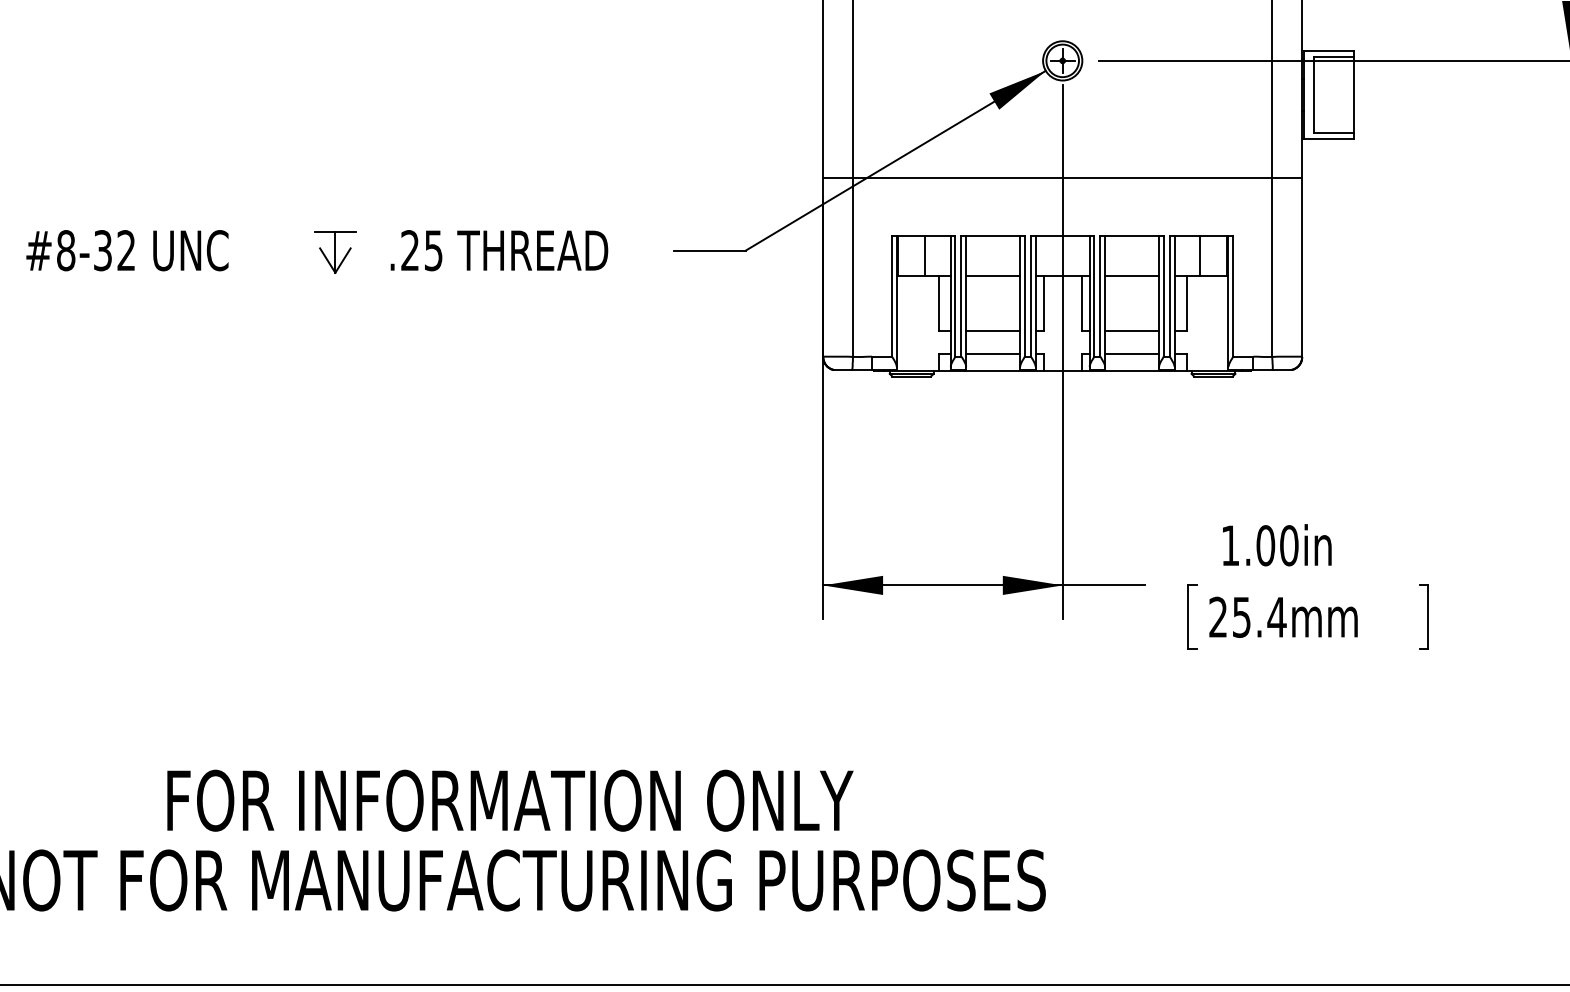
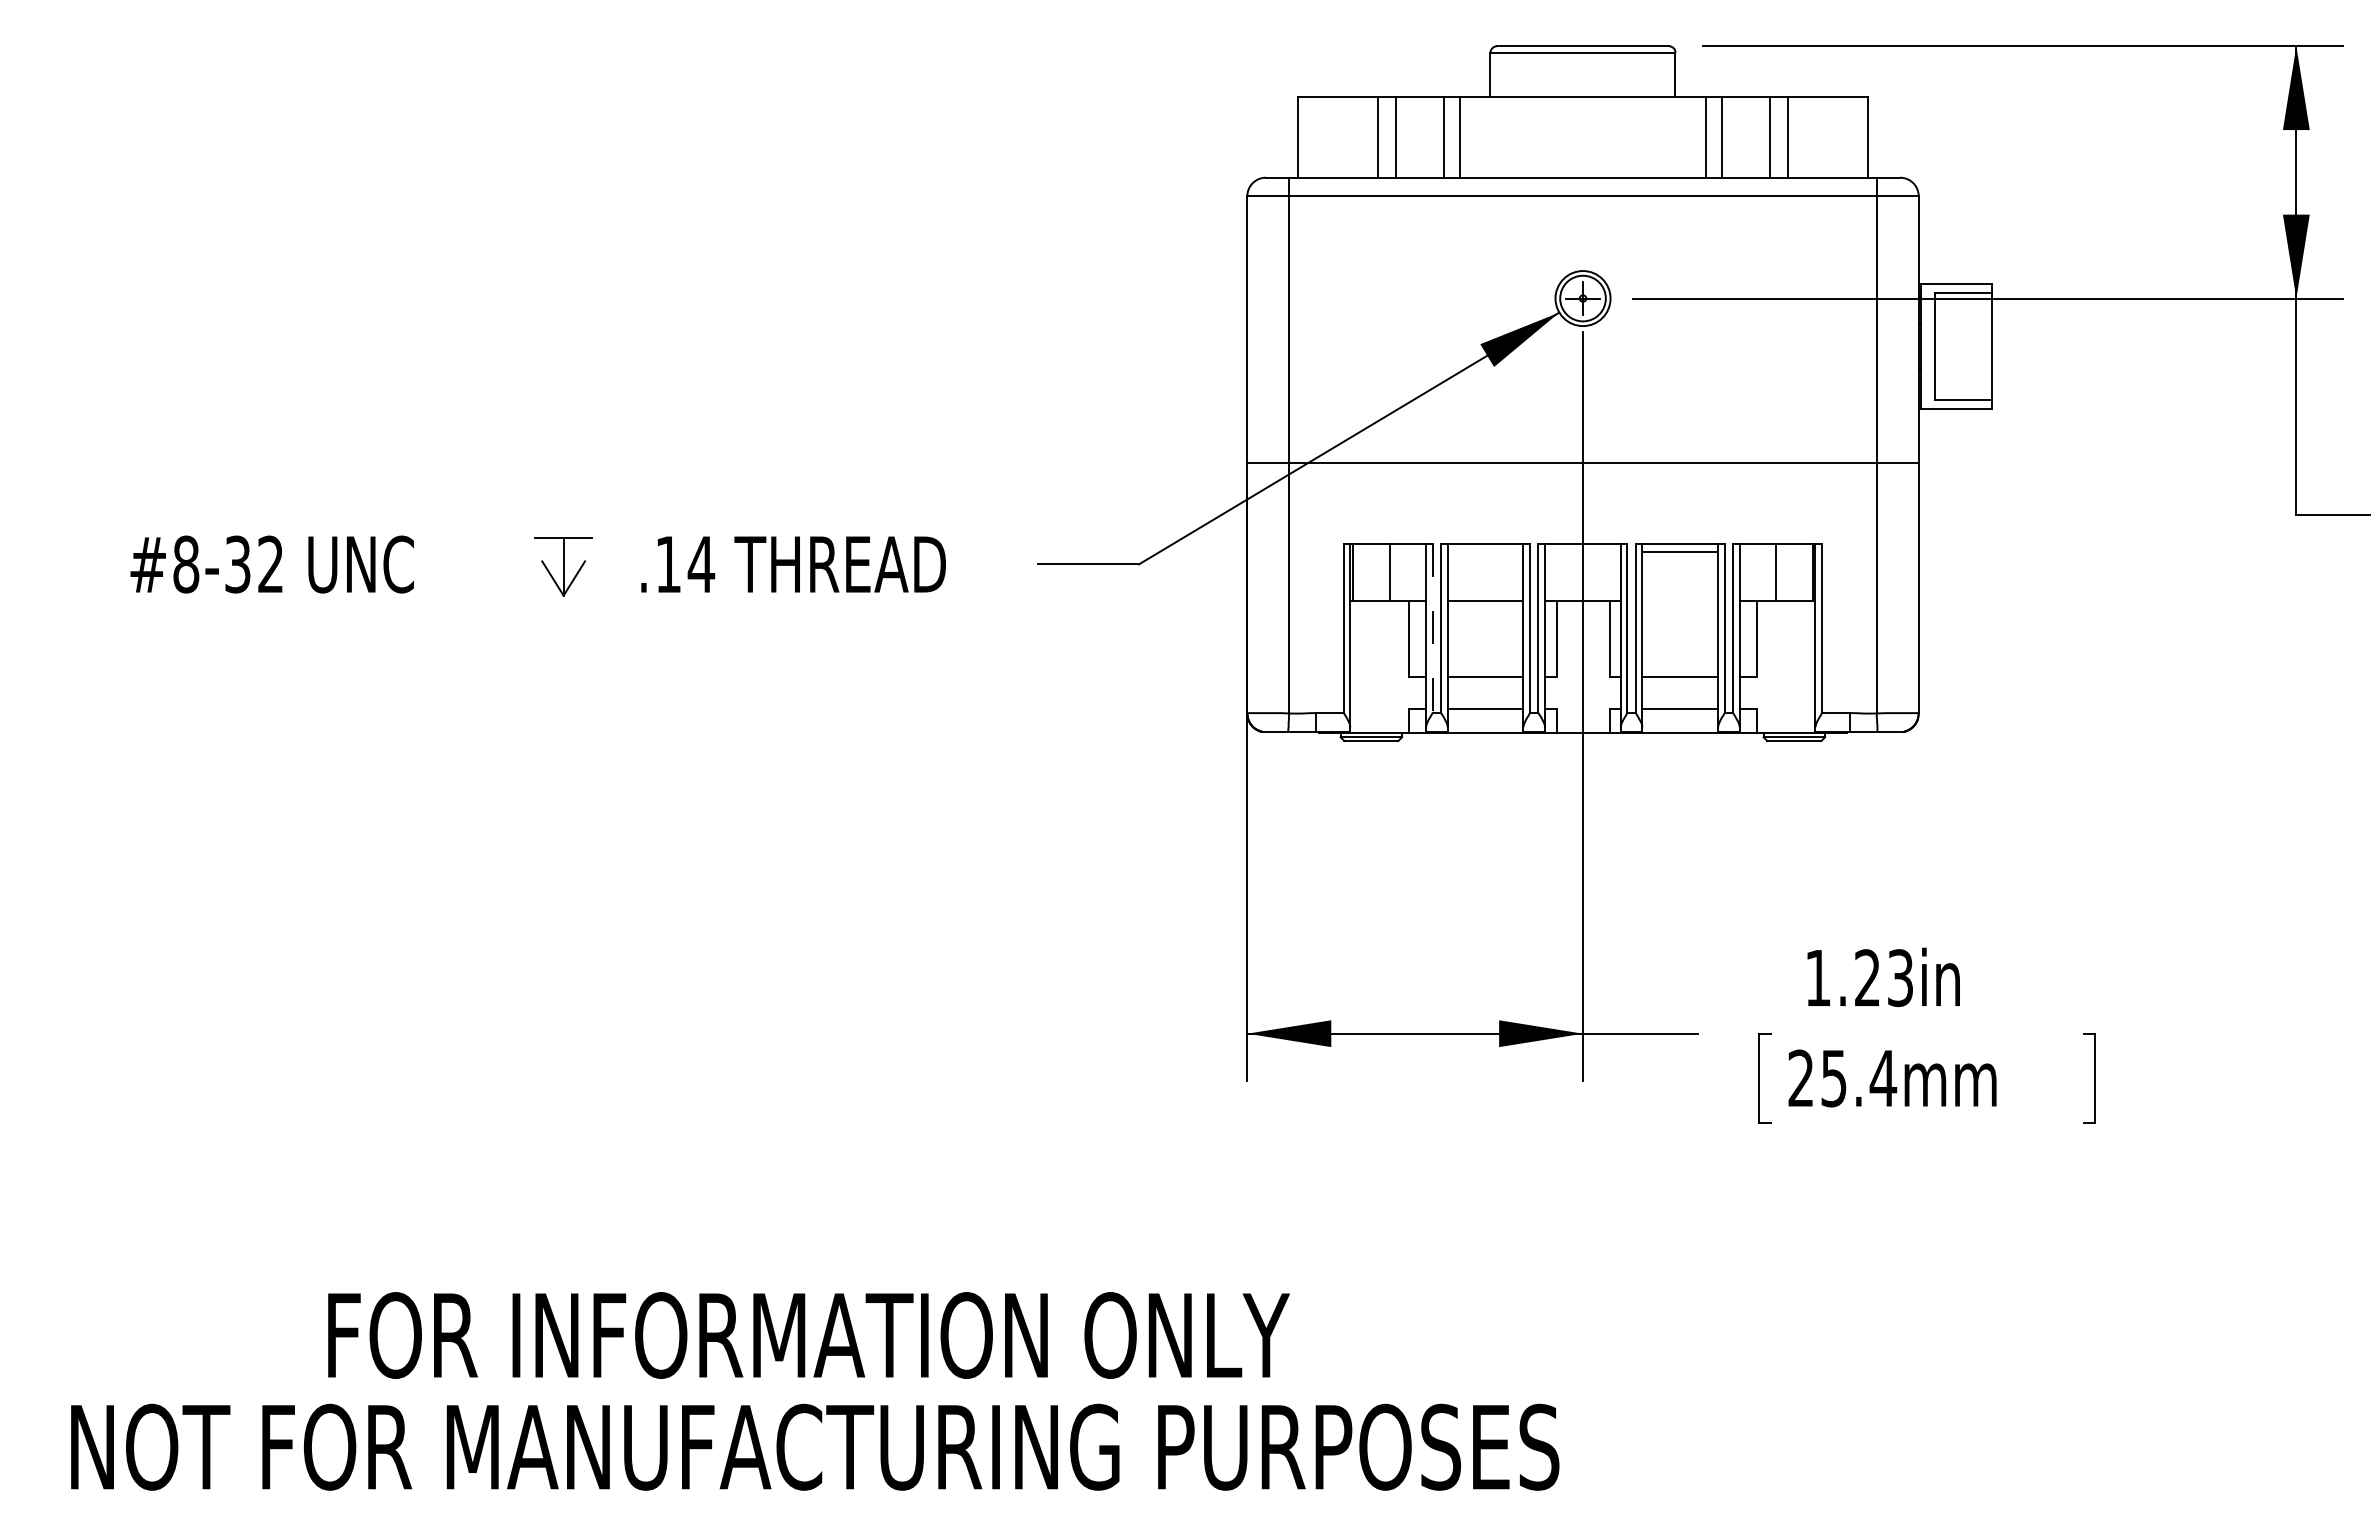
text: (422, 250) -> (685, 564), .25 -> .14
line: (1131, 276) -> (1679, 551), moved
line: (955, 296) -> (1432, 628), solid -> dashed
text: (1277, 546) -> (1883, 978), 1.00in -> 1.23in

